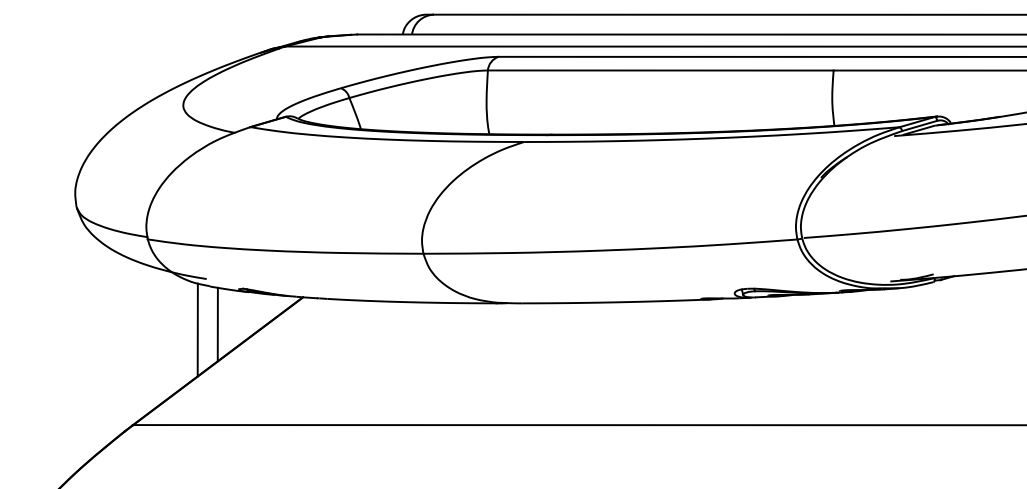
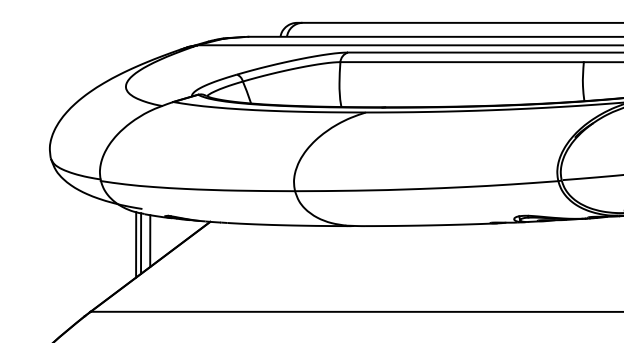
line: (204, 328) -> (140, 243), added

